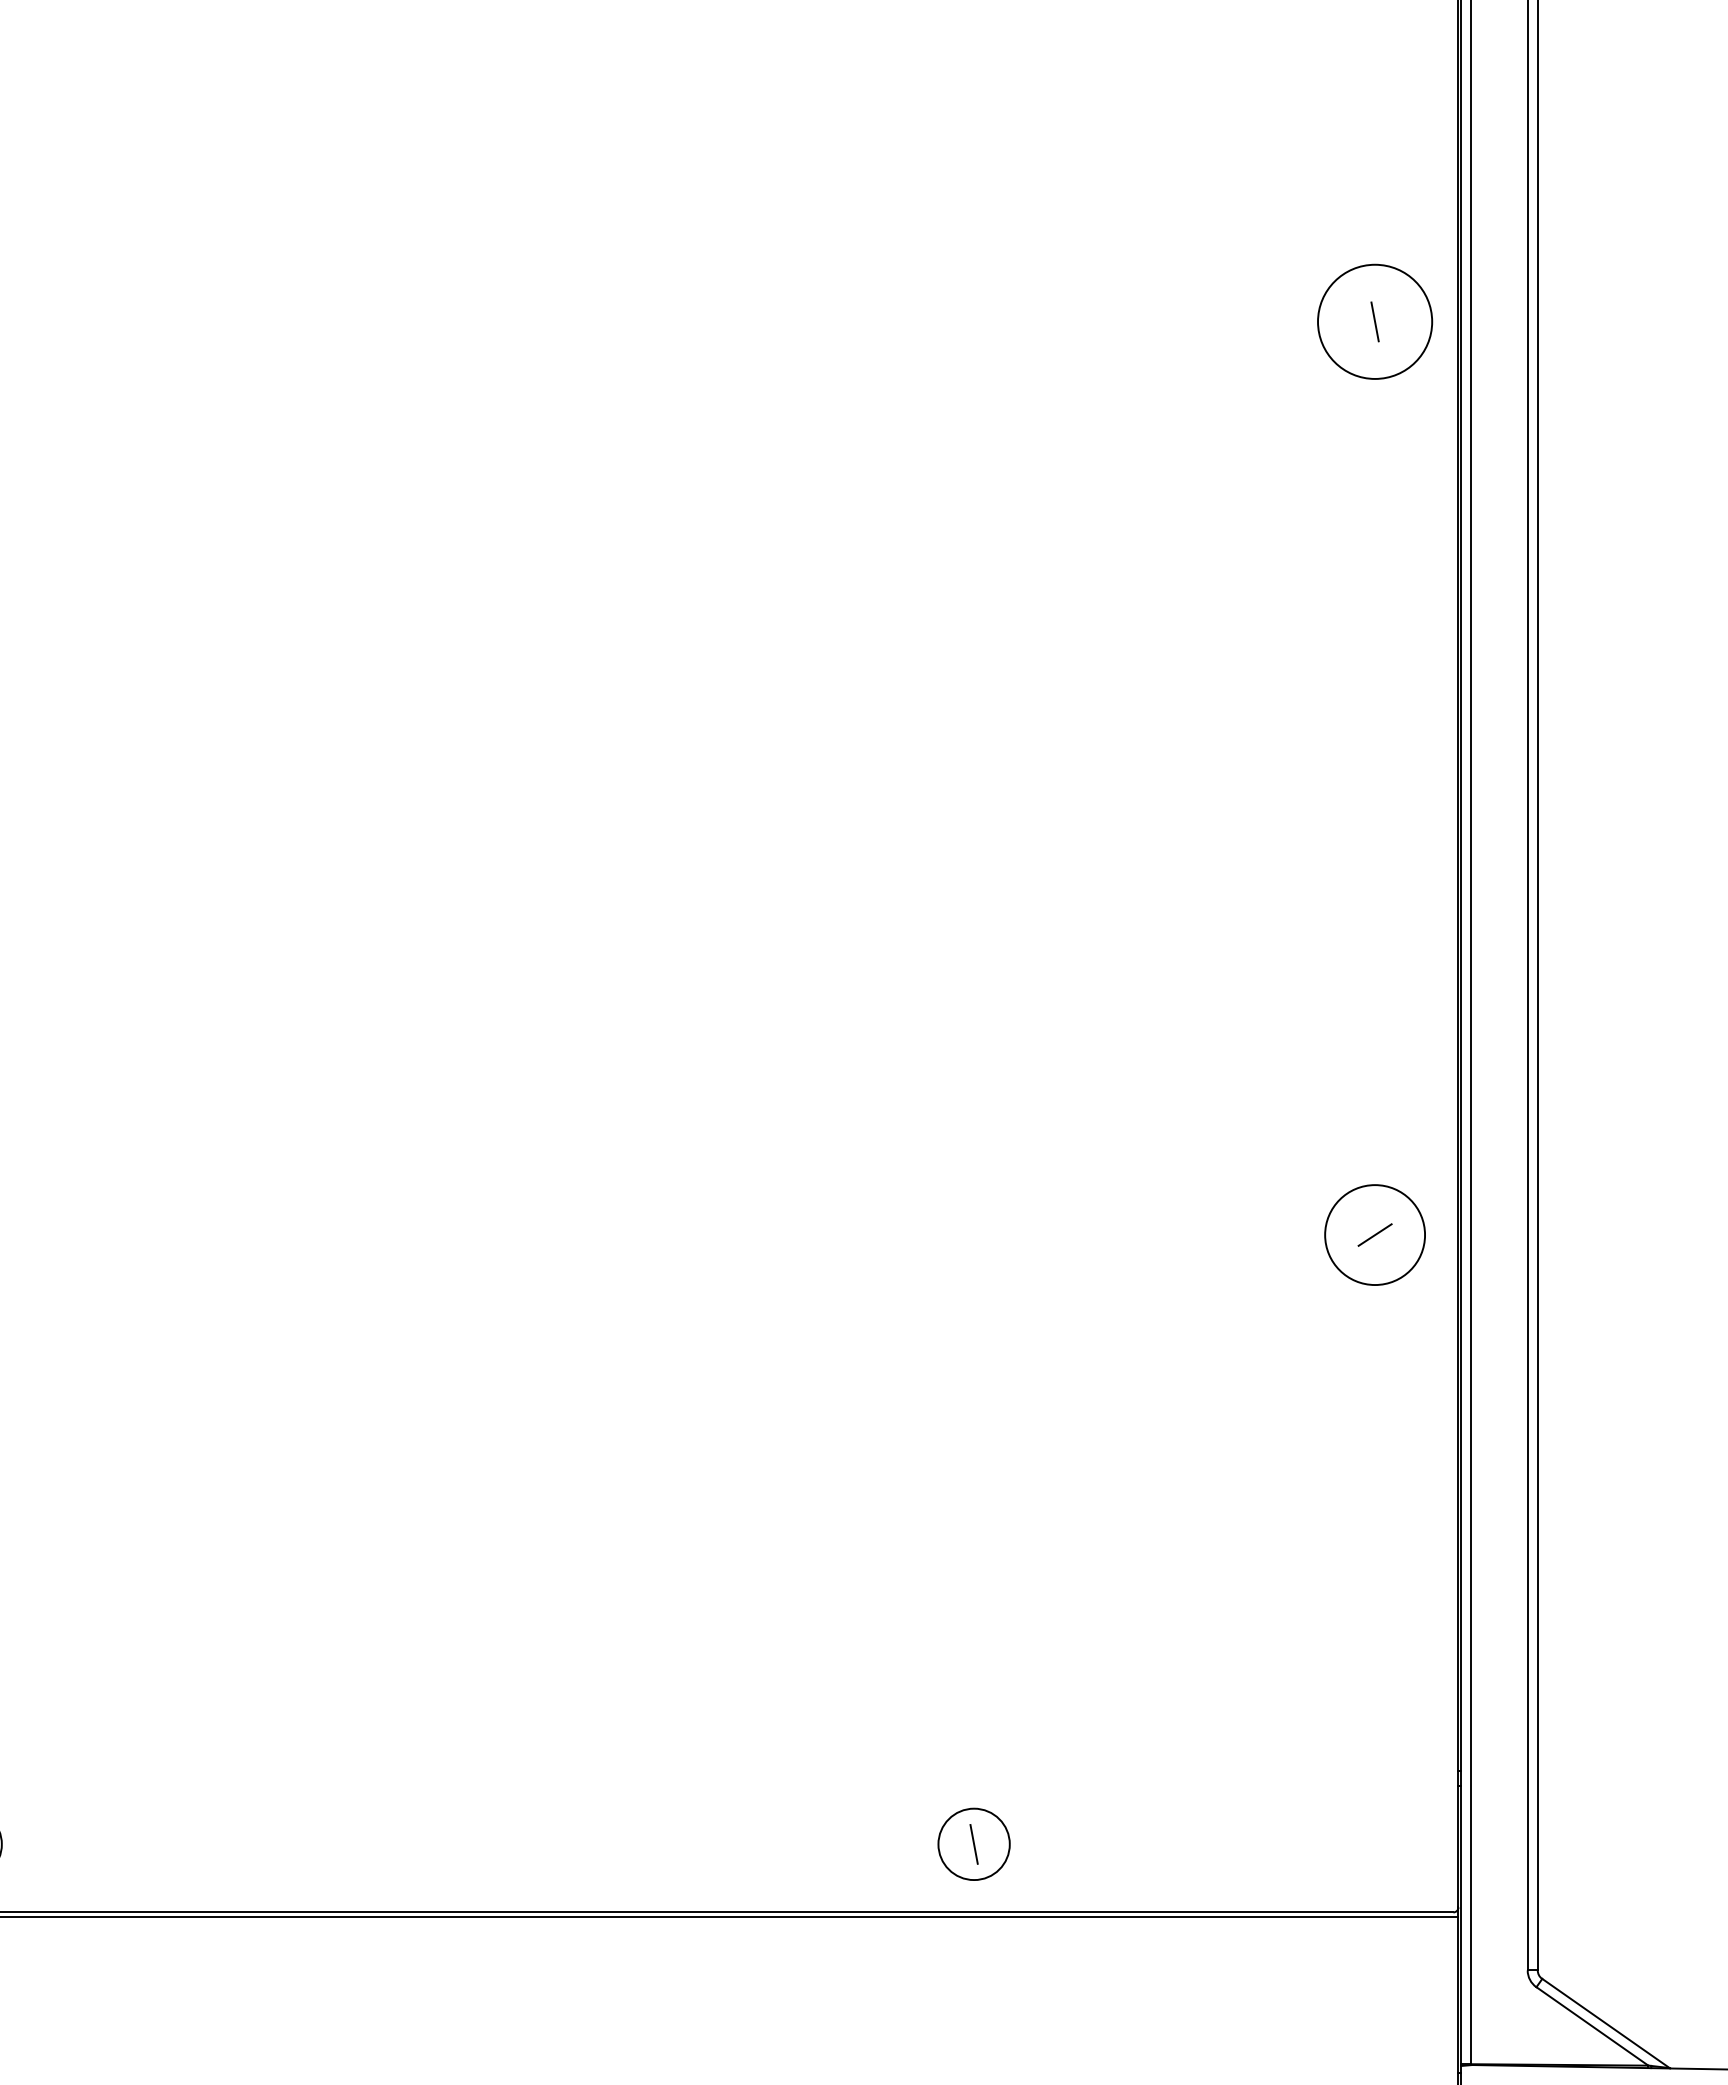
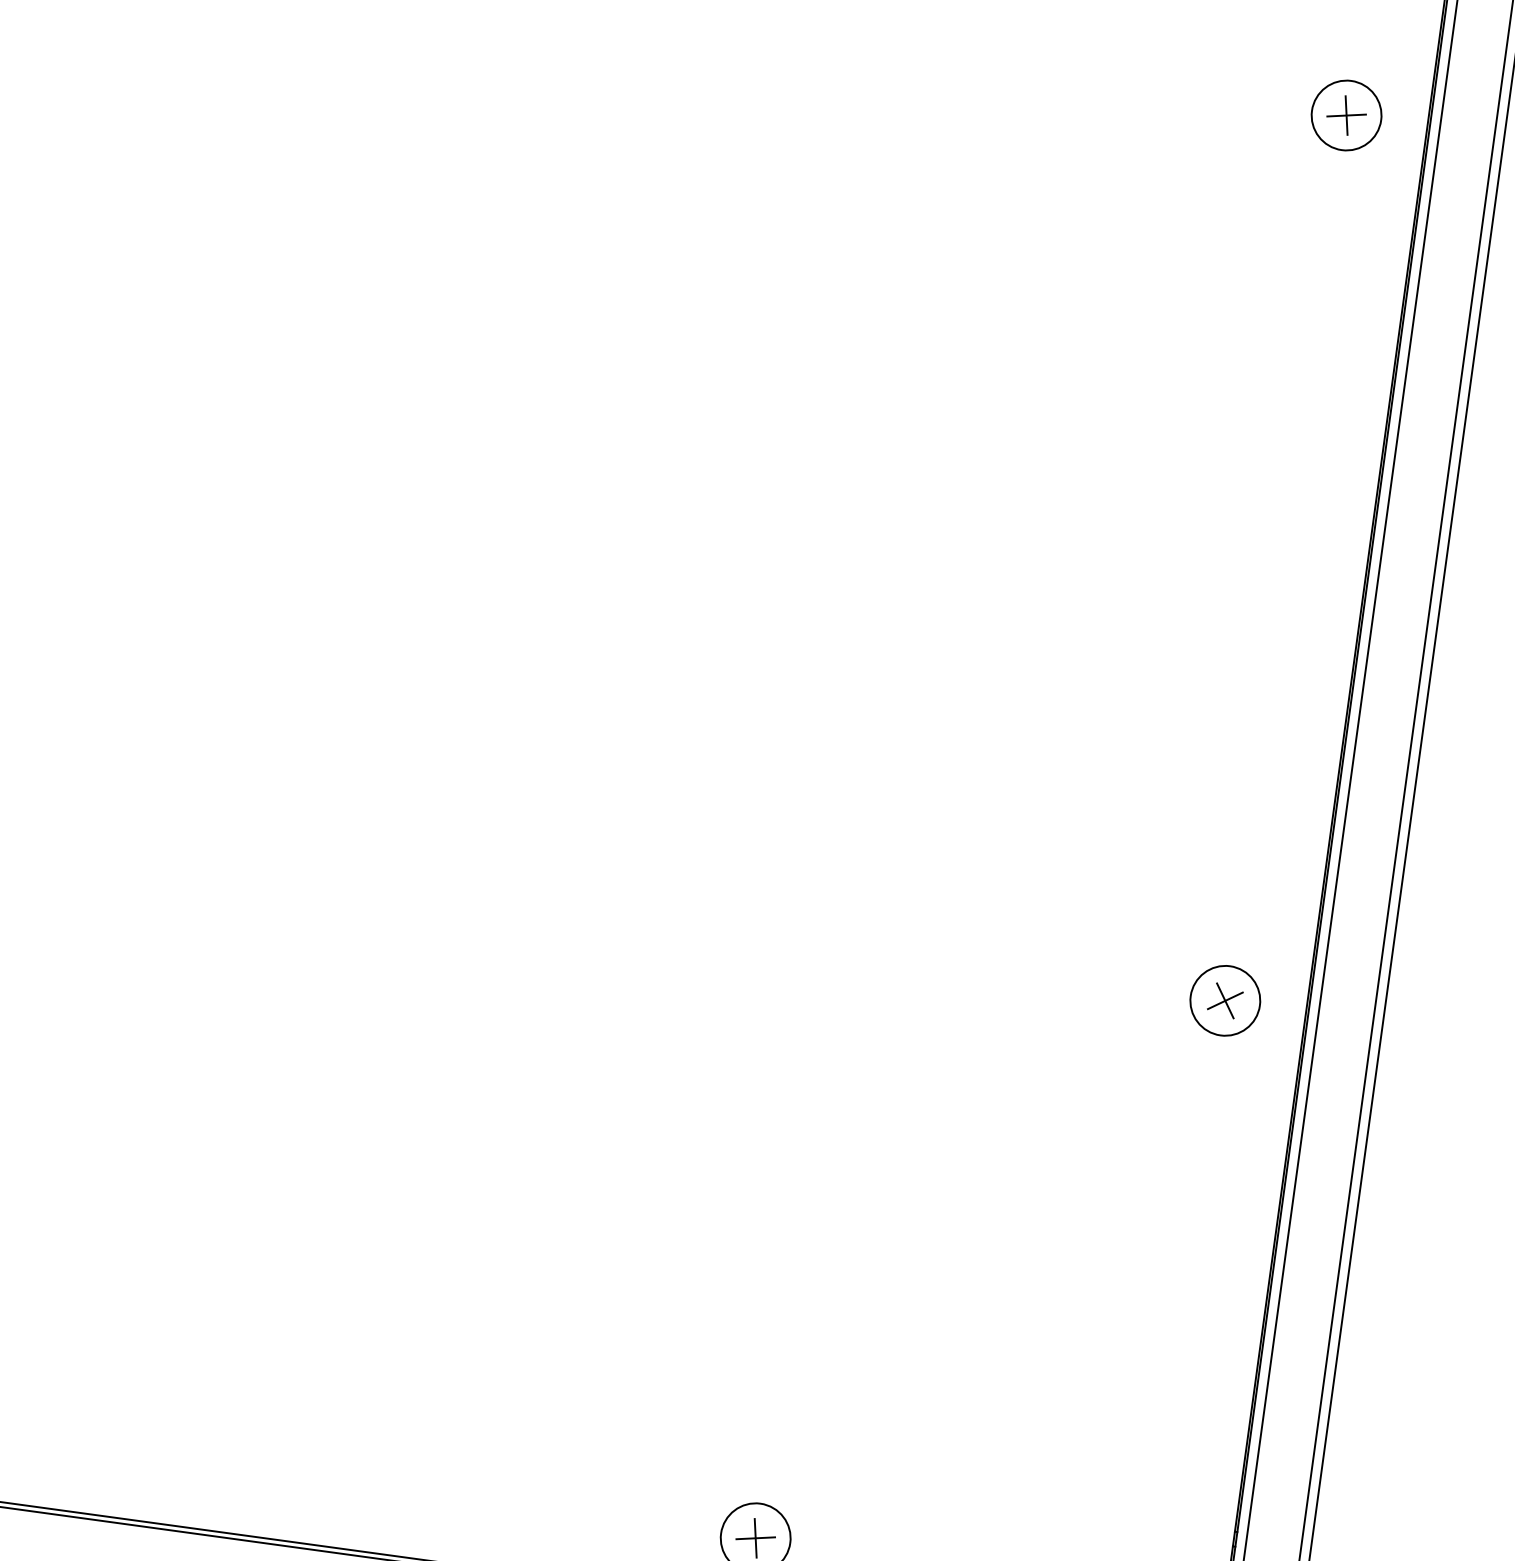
circle: (1374, 321) -> (1346, 115), size x0.62
line: (1374, 321) -> (1346, 115), added
circle: (1374, 1234) -> (1224, 1000), size x0.71
line: (1374, 1234) -> (1224, 1000), added
line: (973, 1844) -> (755, 1538), added

